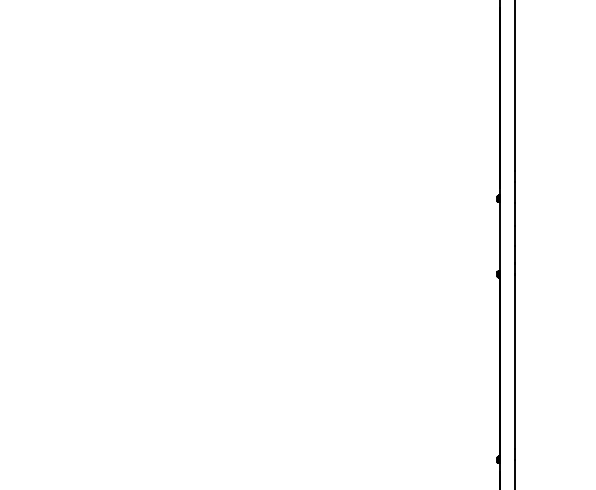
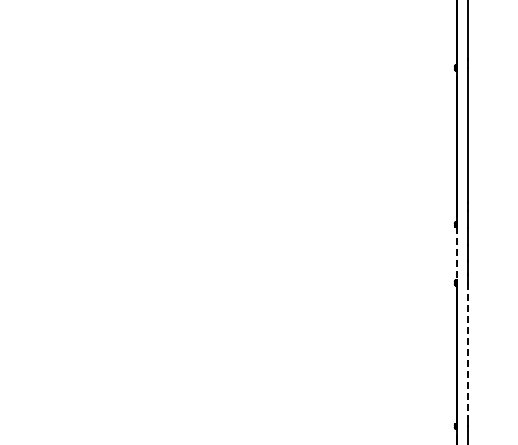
line: (500, 237) -> (457, 254), solid -> dashed
line: (515, 361) -> (468, 350), solid -> dashed

